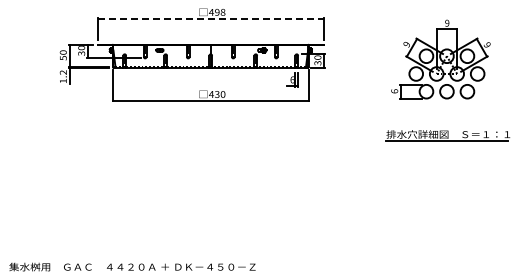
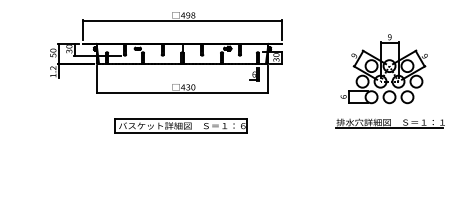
line: (211, 18) -> (183, 20), dashed -> solid
part: (440, 59) -> (383, 68), moved
part: (208, 138) -> (180, 125), added

